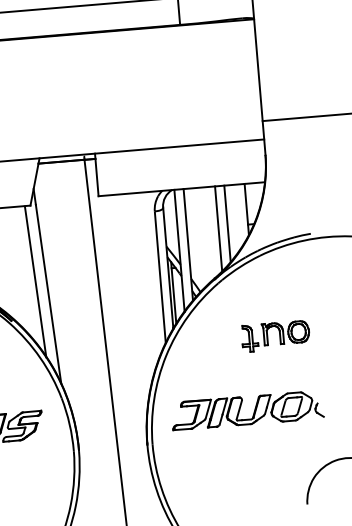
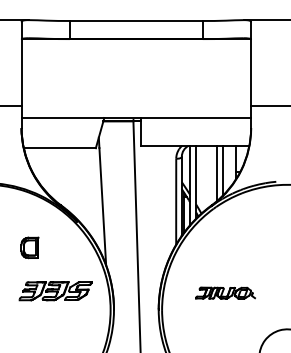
line: (34, 281) -> (94, 197), removed
part: (274, 334) -> (247, 245), removed
part: (247, 411) -> (225, 293), size x0.6

